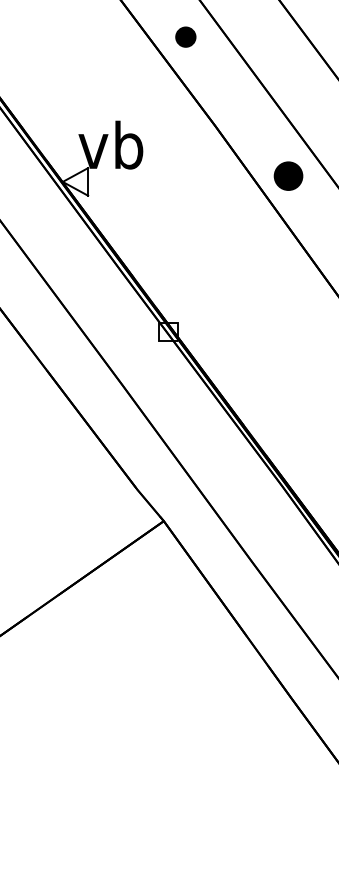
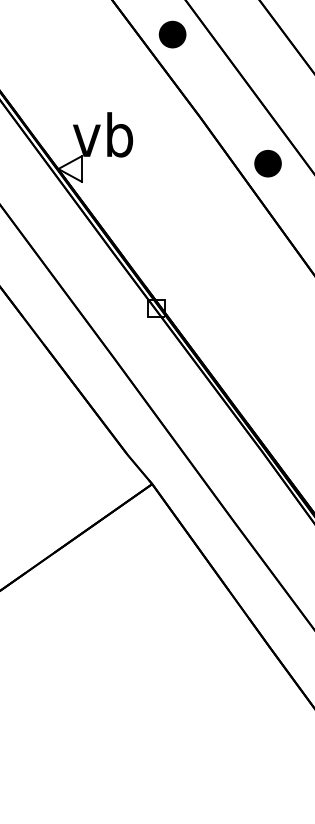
part: (185, 36) -> (172, 33), size x1.43

